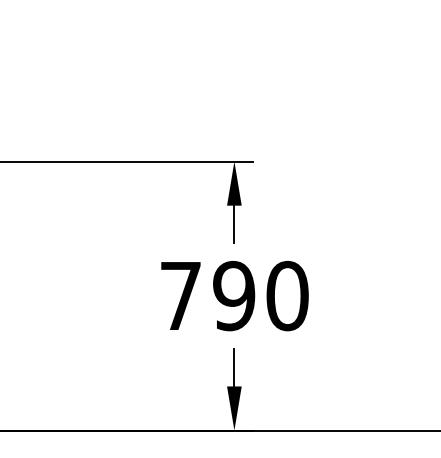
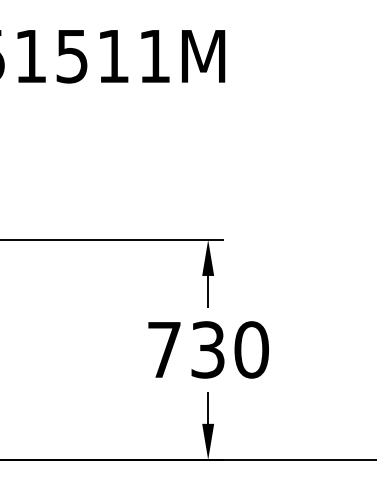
text: (233, 295) -> (207, 349), 790 -> 730

